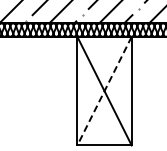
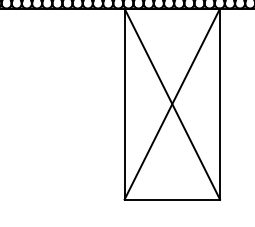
line: (104, 91) -> (172, 104), dashed -> solid

